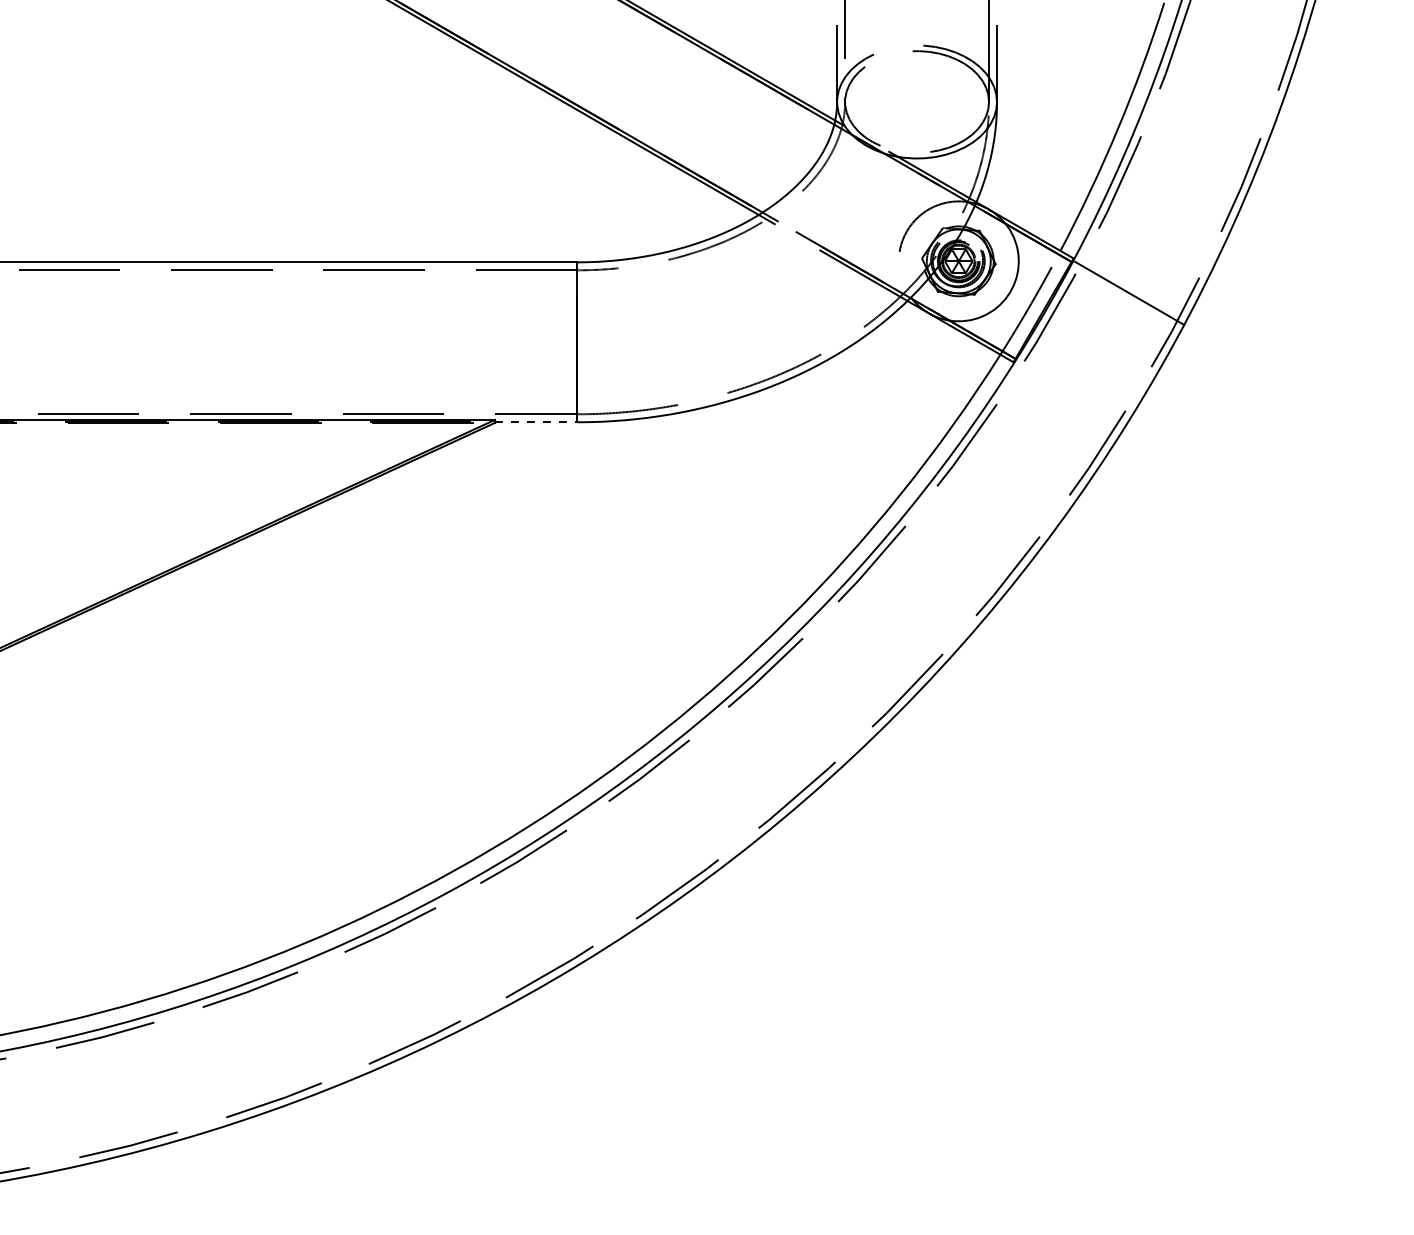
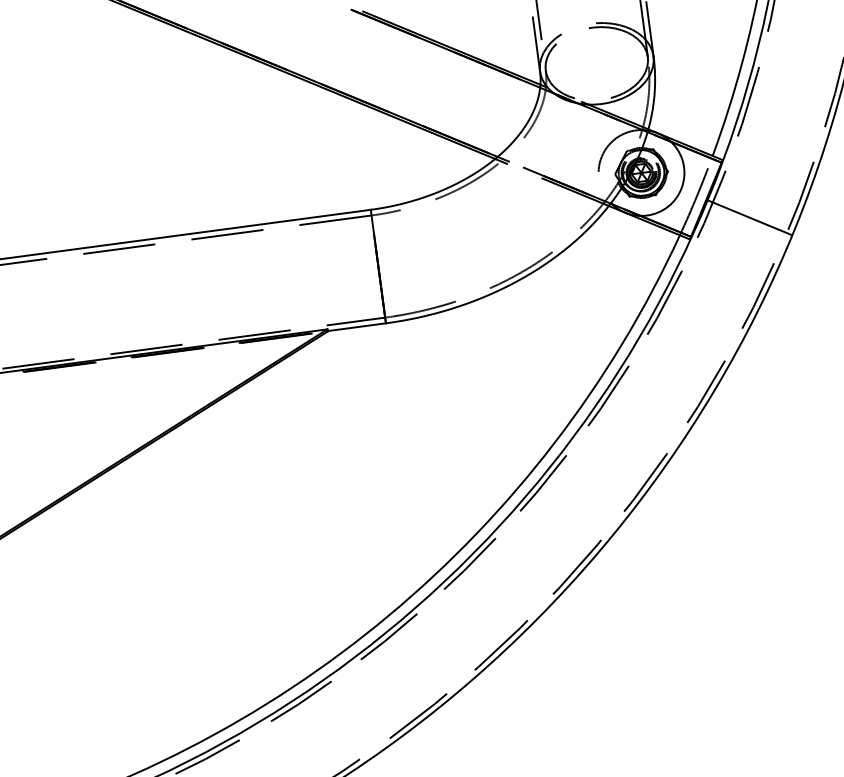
line: (1129, 293) -> (749, 217), moved
line: (536, 422) -> (357, 327), dashed -> solid

